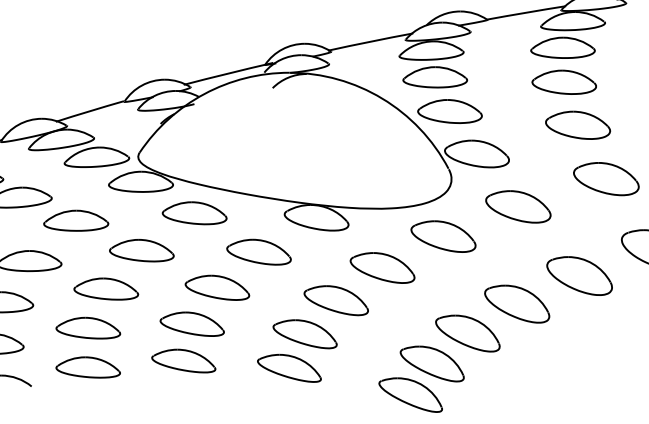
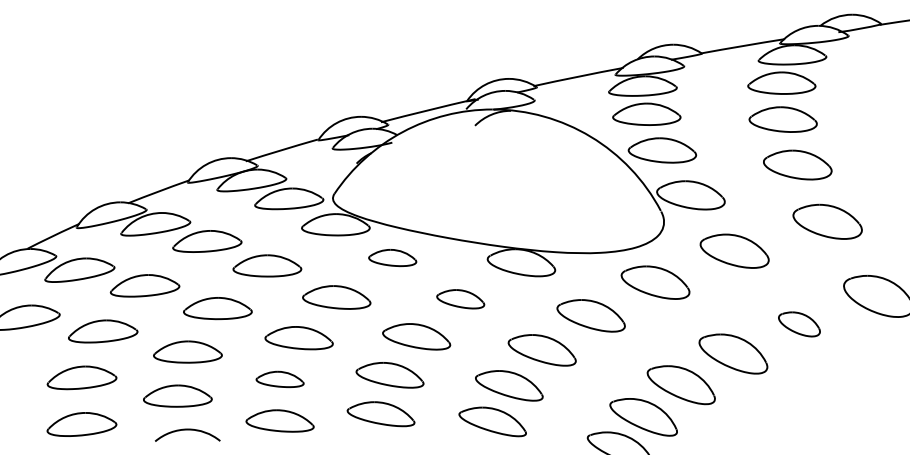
part: (194, 212) -> (392, 257), size x0.7
part: (258, 252) -> (460, 299), size x0.7
part: (579, 276) -> (799, 324), size x0.6
part: (87, 328) -> (279, 379), size x0.7

